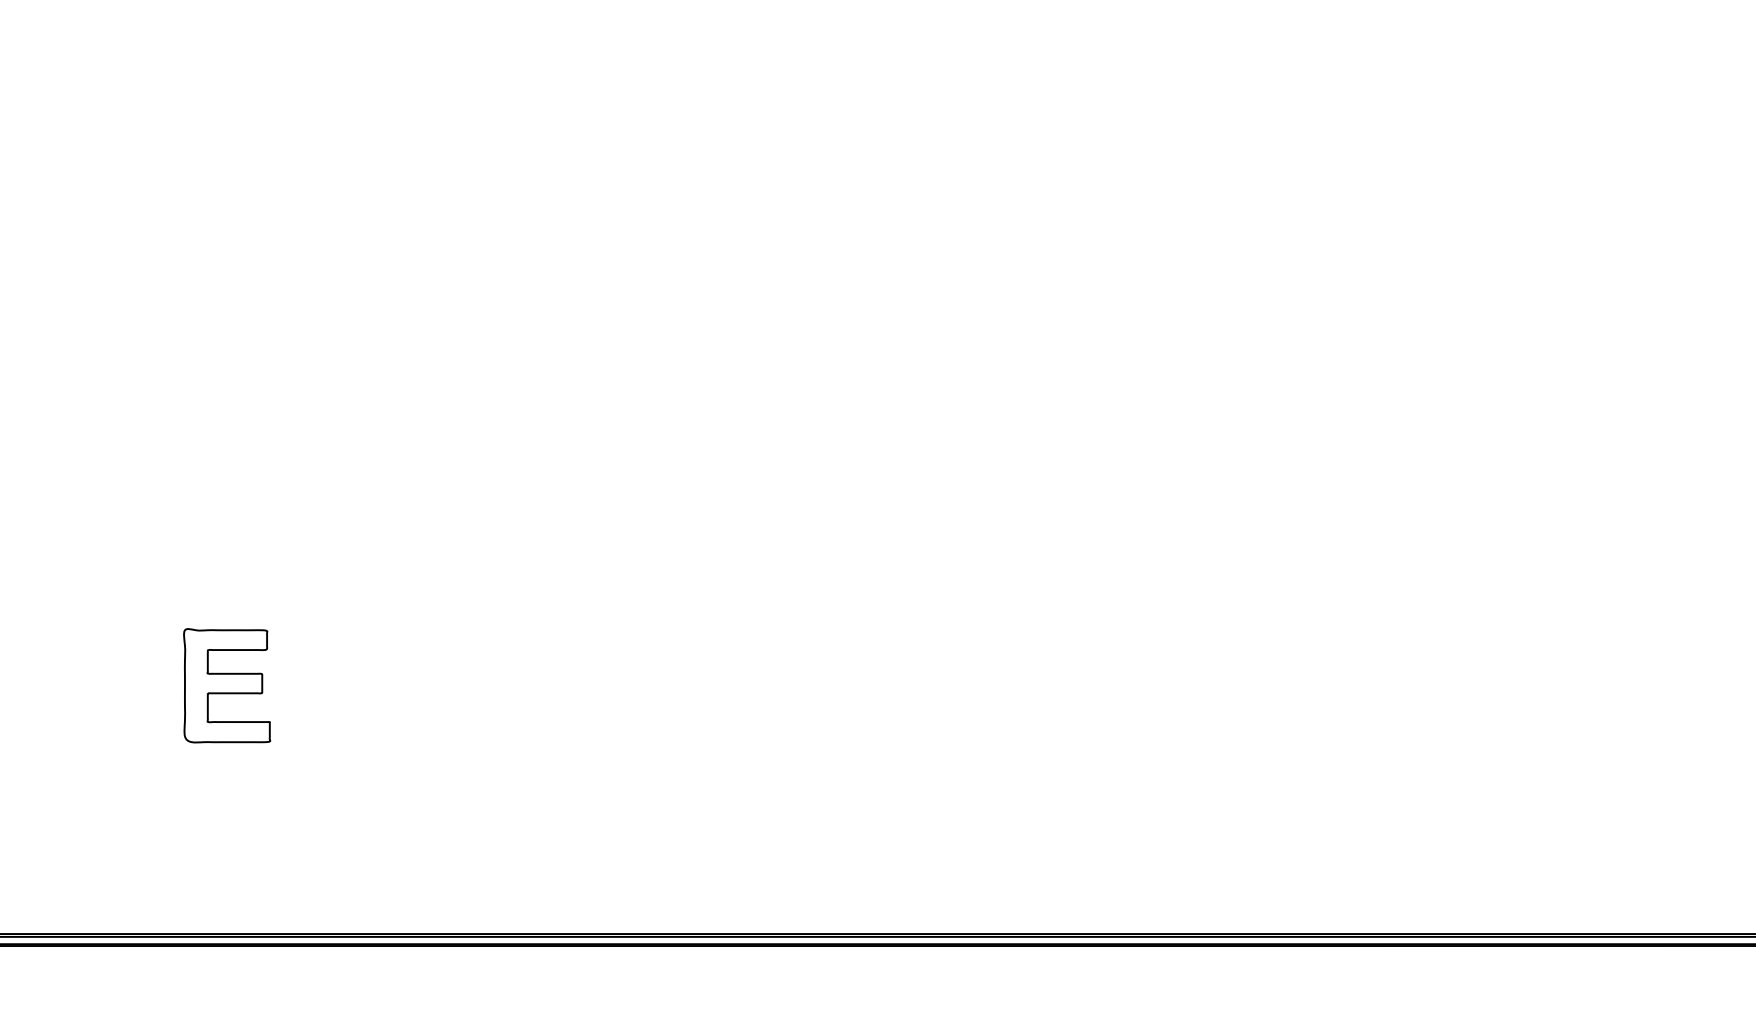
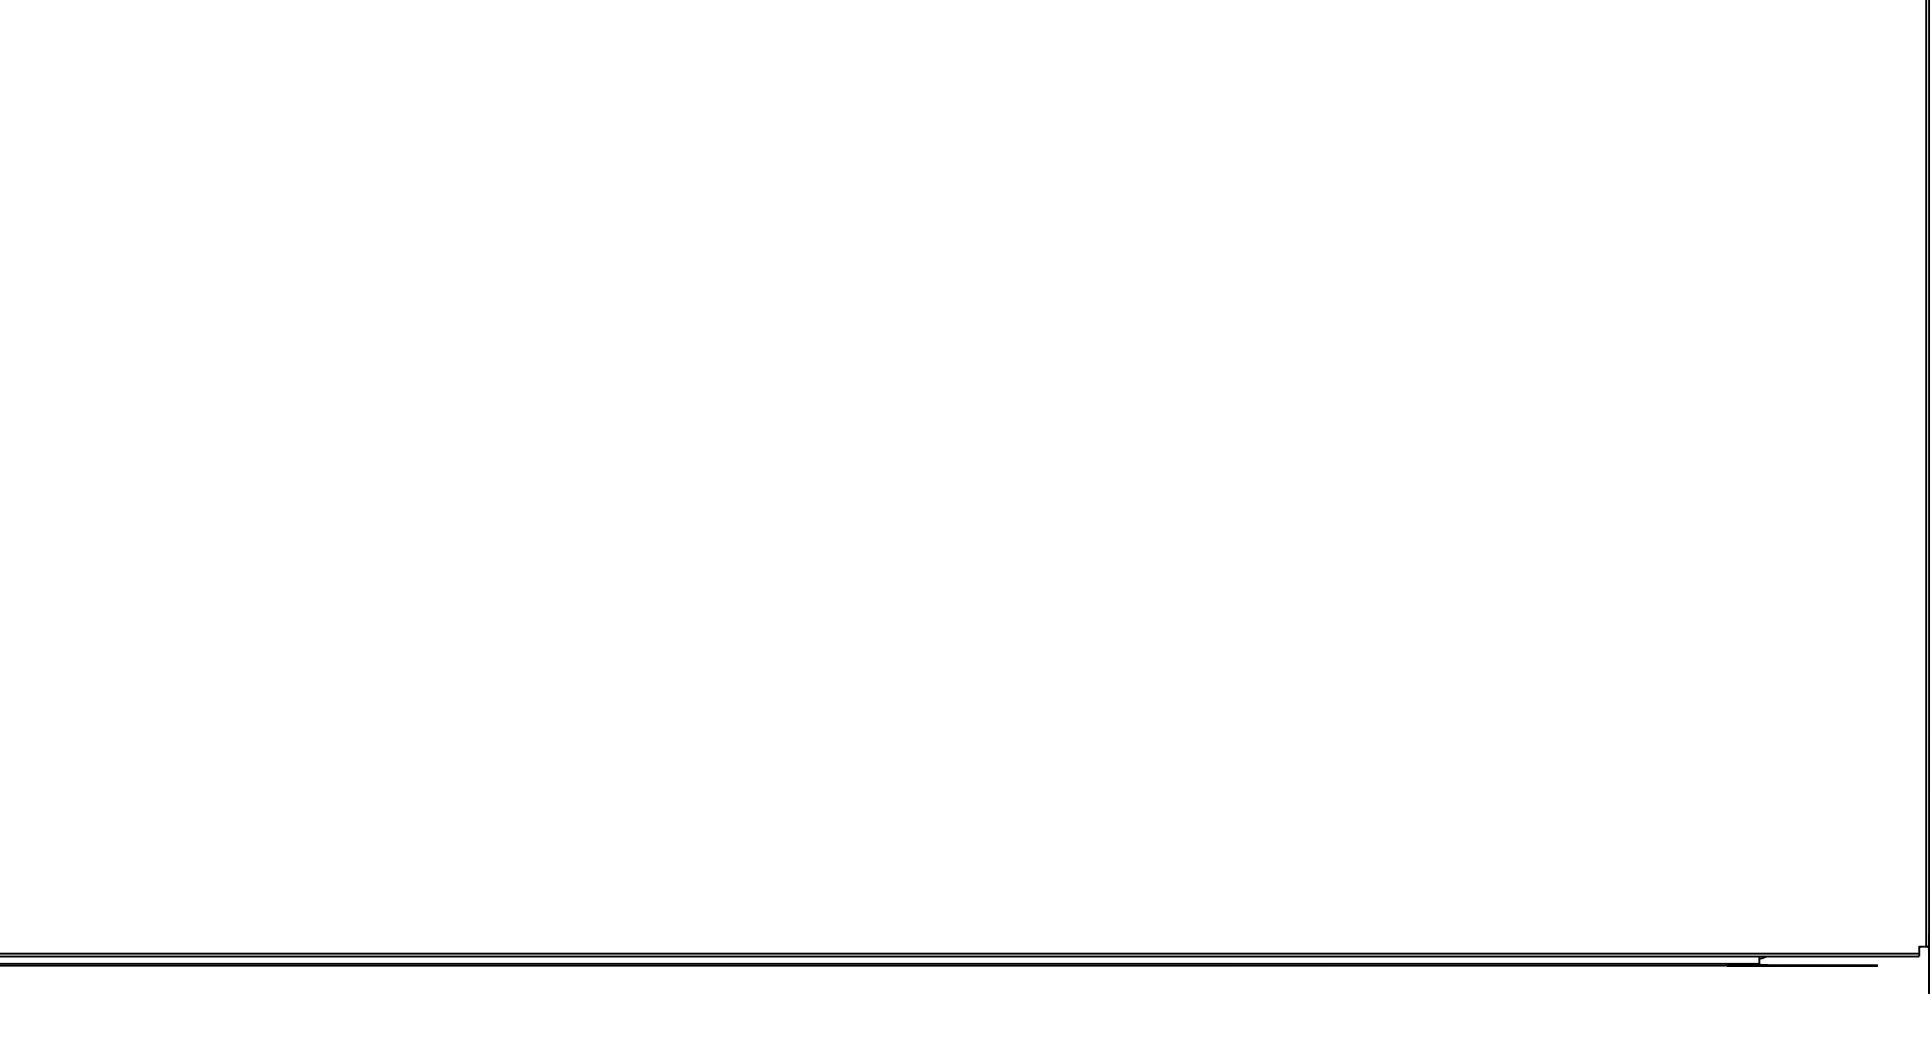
part: (226, 684) -> (76, 704), removed

